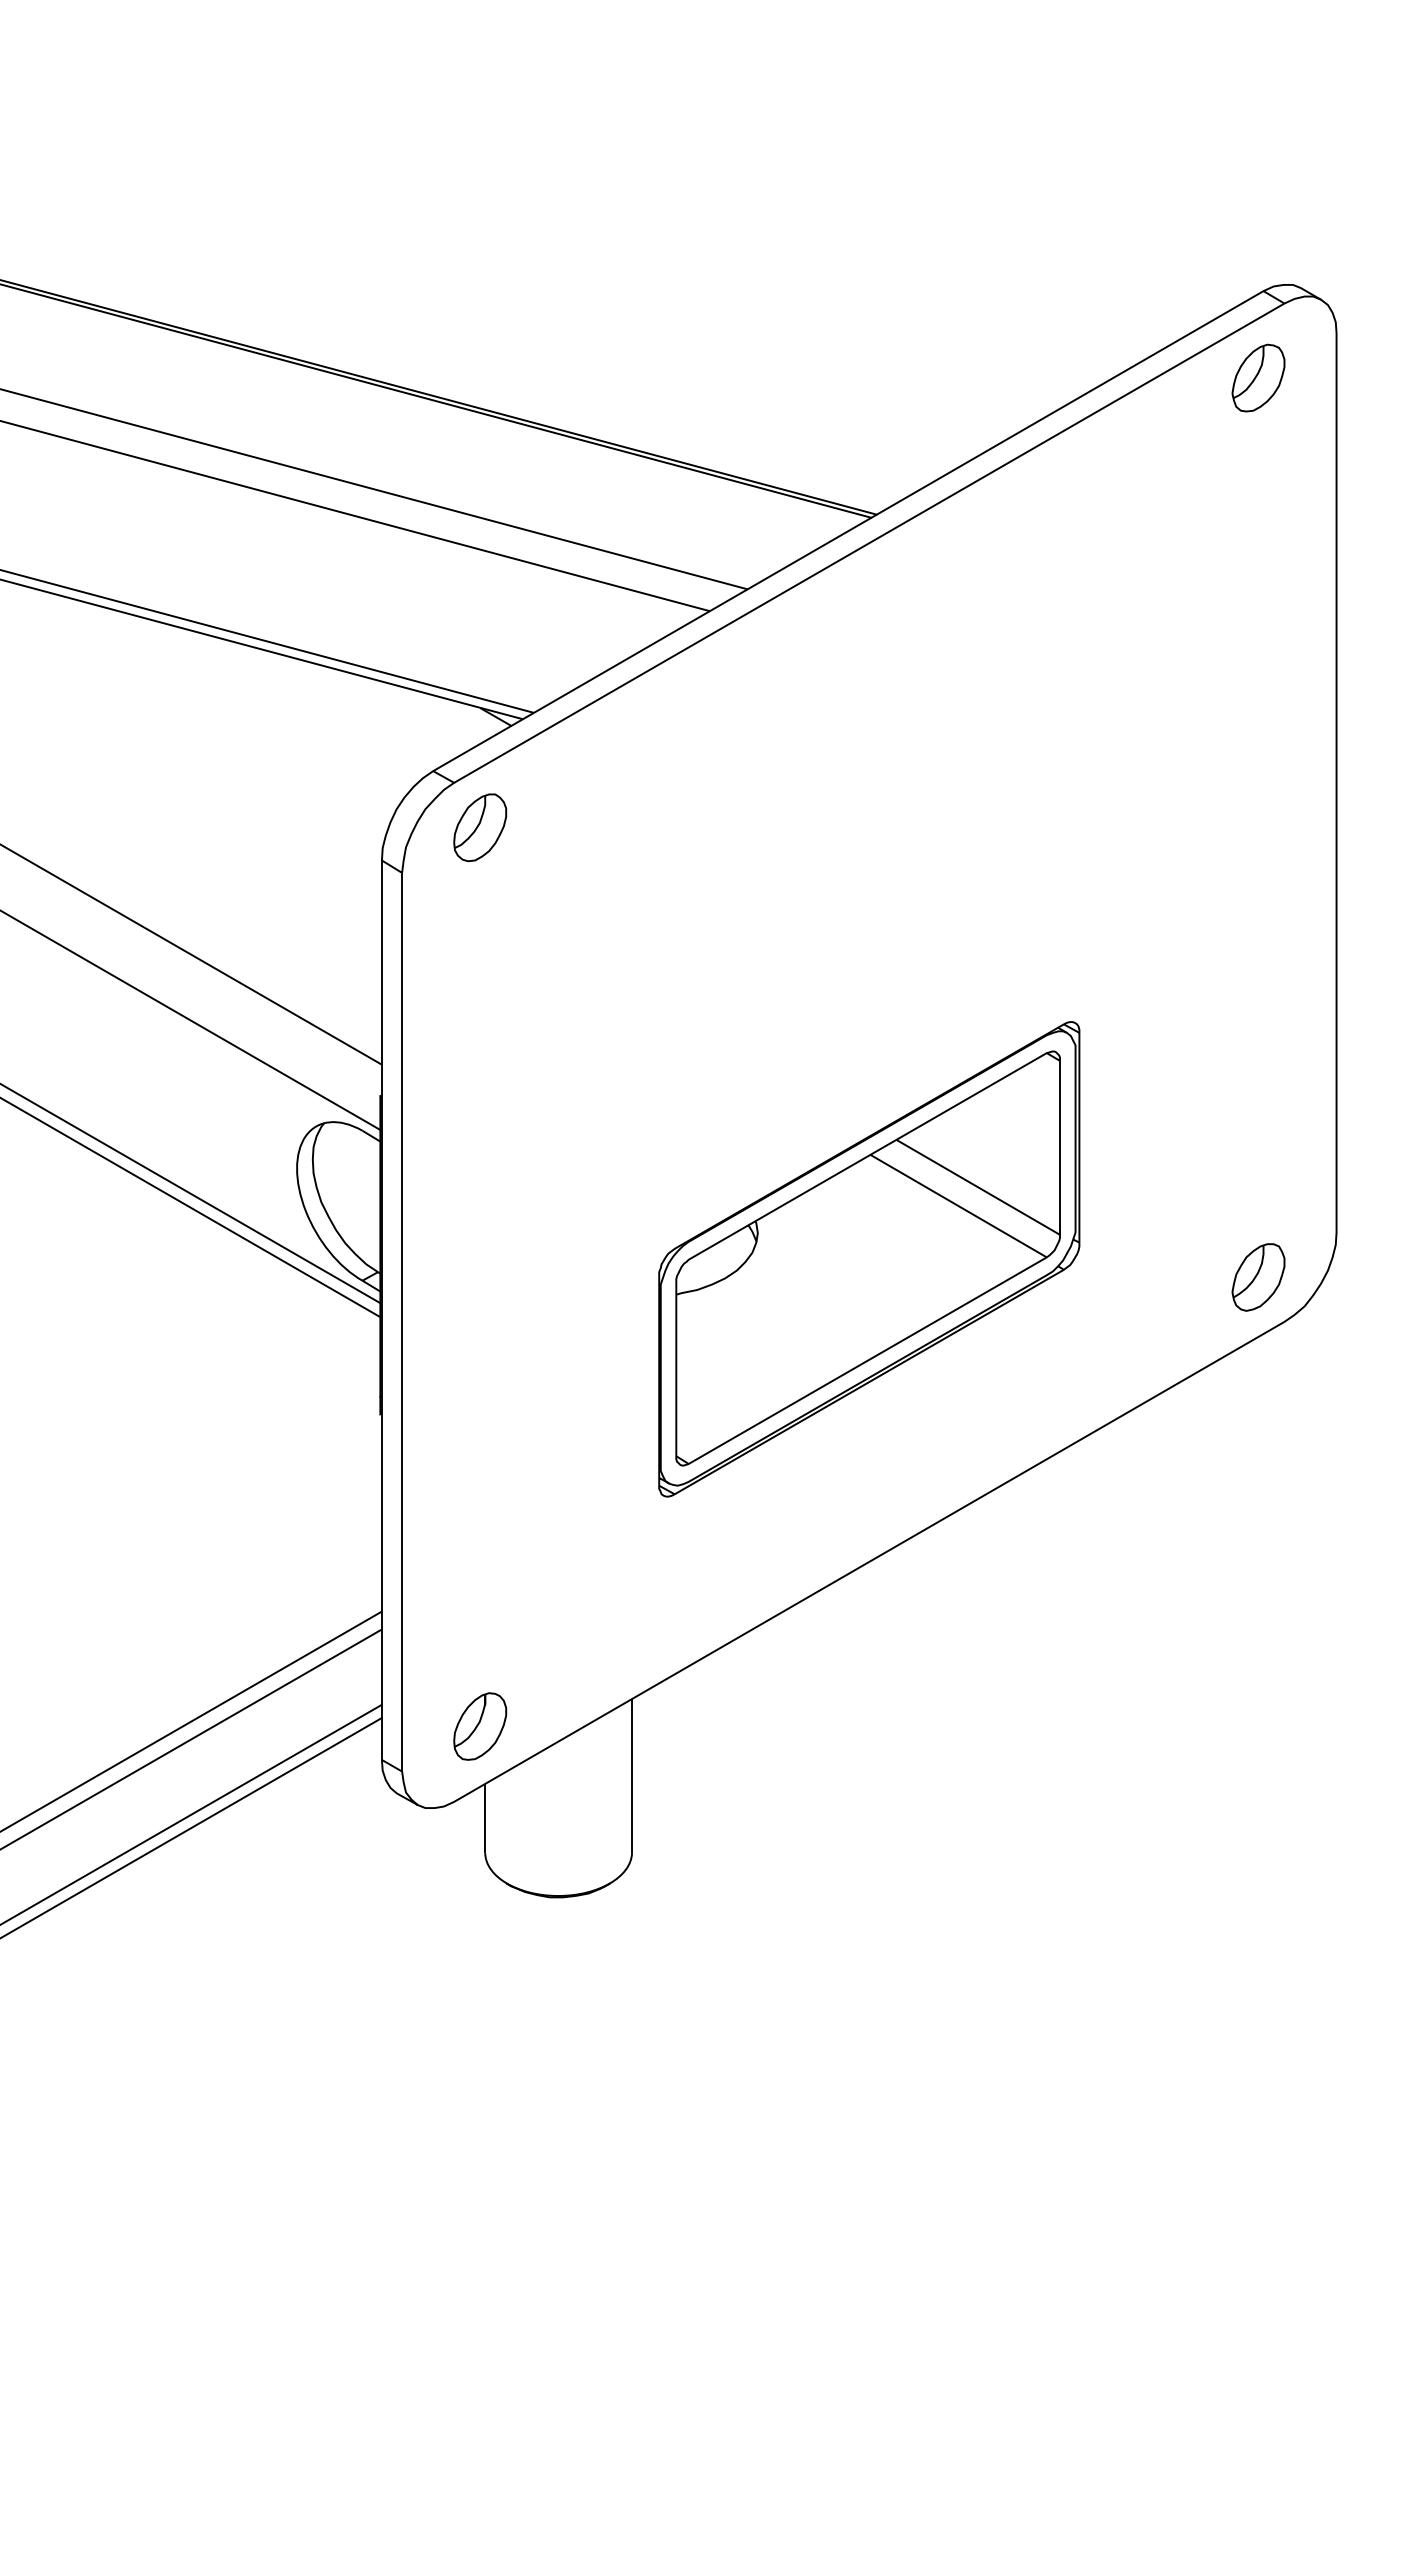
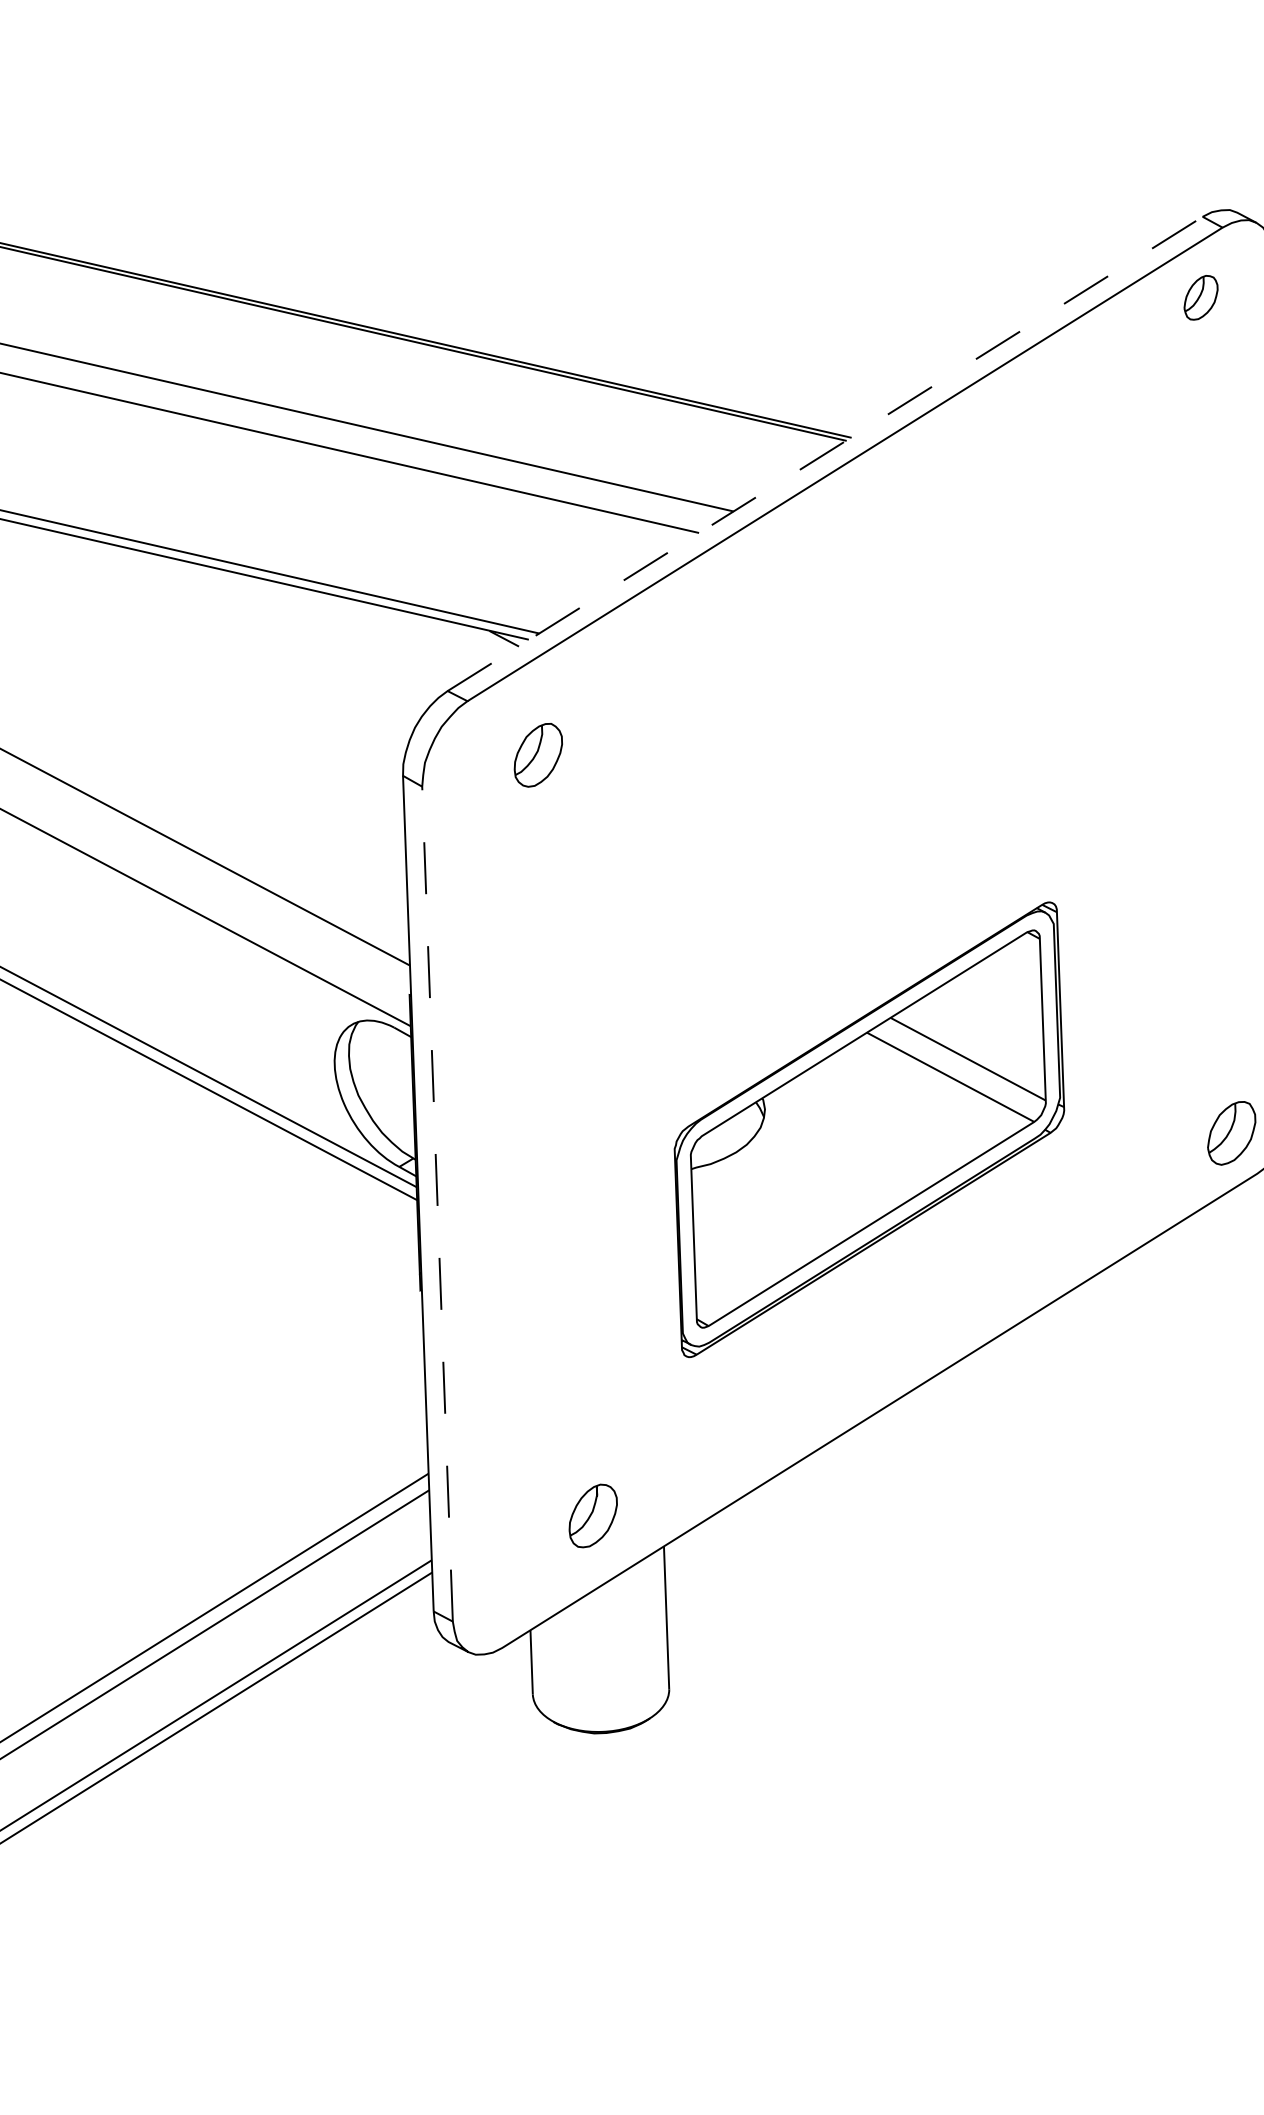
part: (1258, 377) -> (1201, 297), size x0.7
line: (848, 531) -> (825, 454), solid -> dashed
part: (480, 827) -> (538, 755), moved
line: (402, 1321) -> (437, 1203), solid -> dashed
part: (480, 1726) -> (593, 1515), moved

